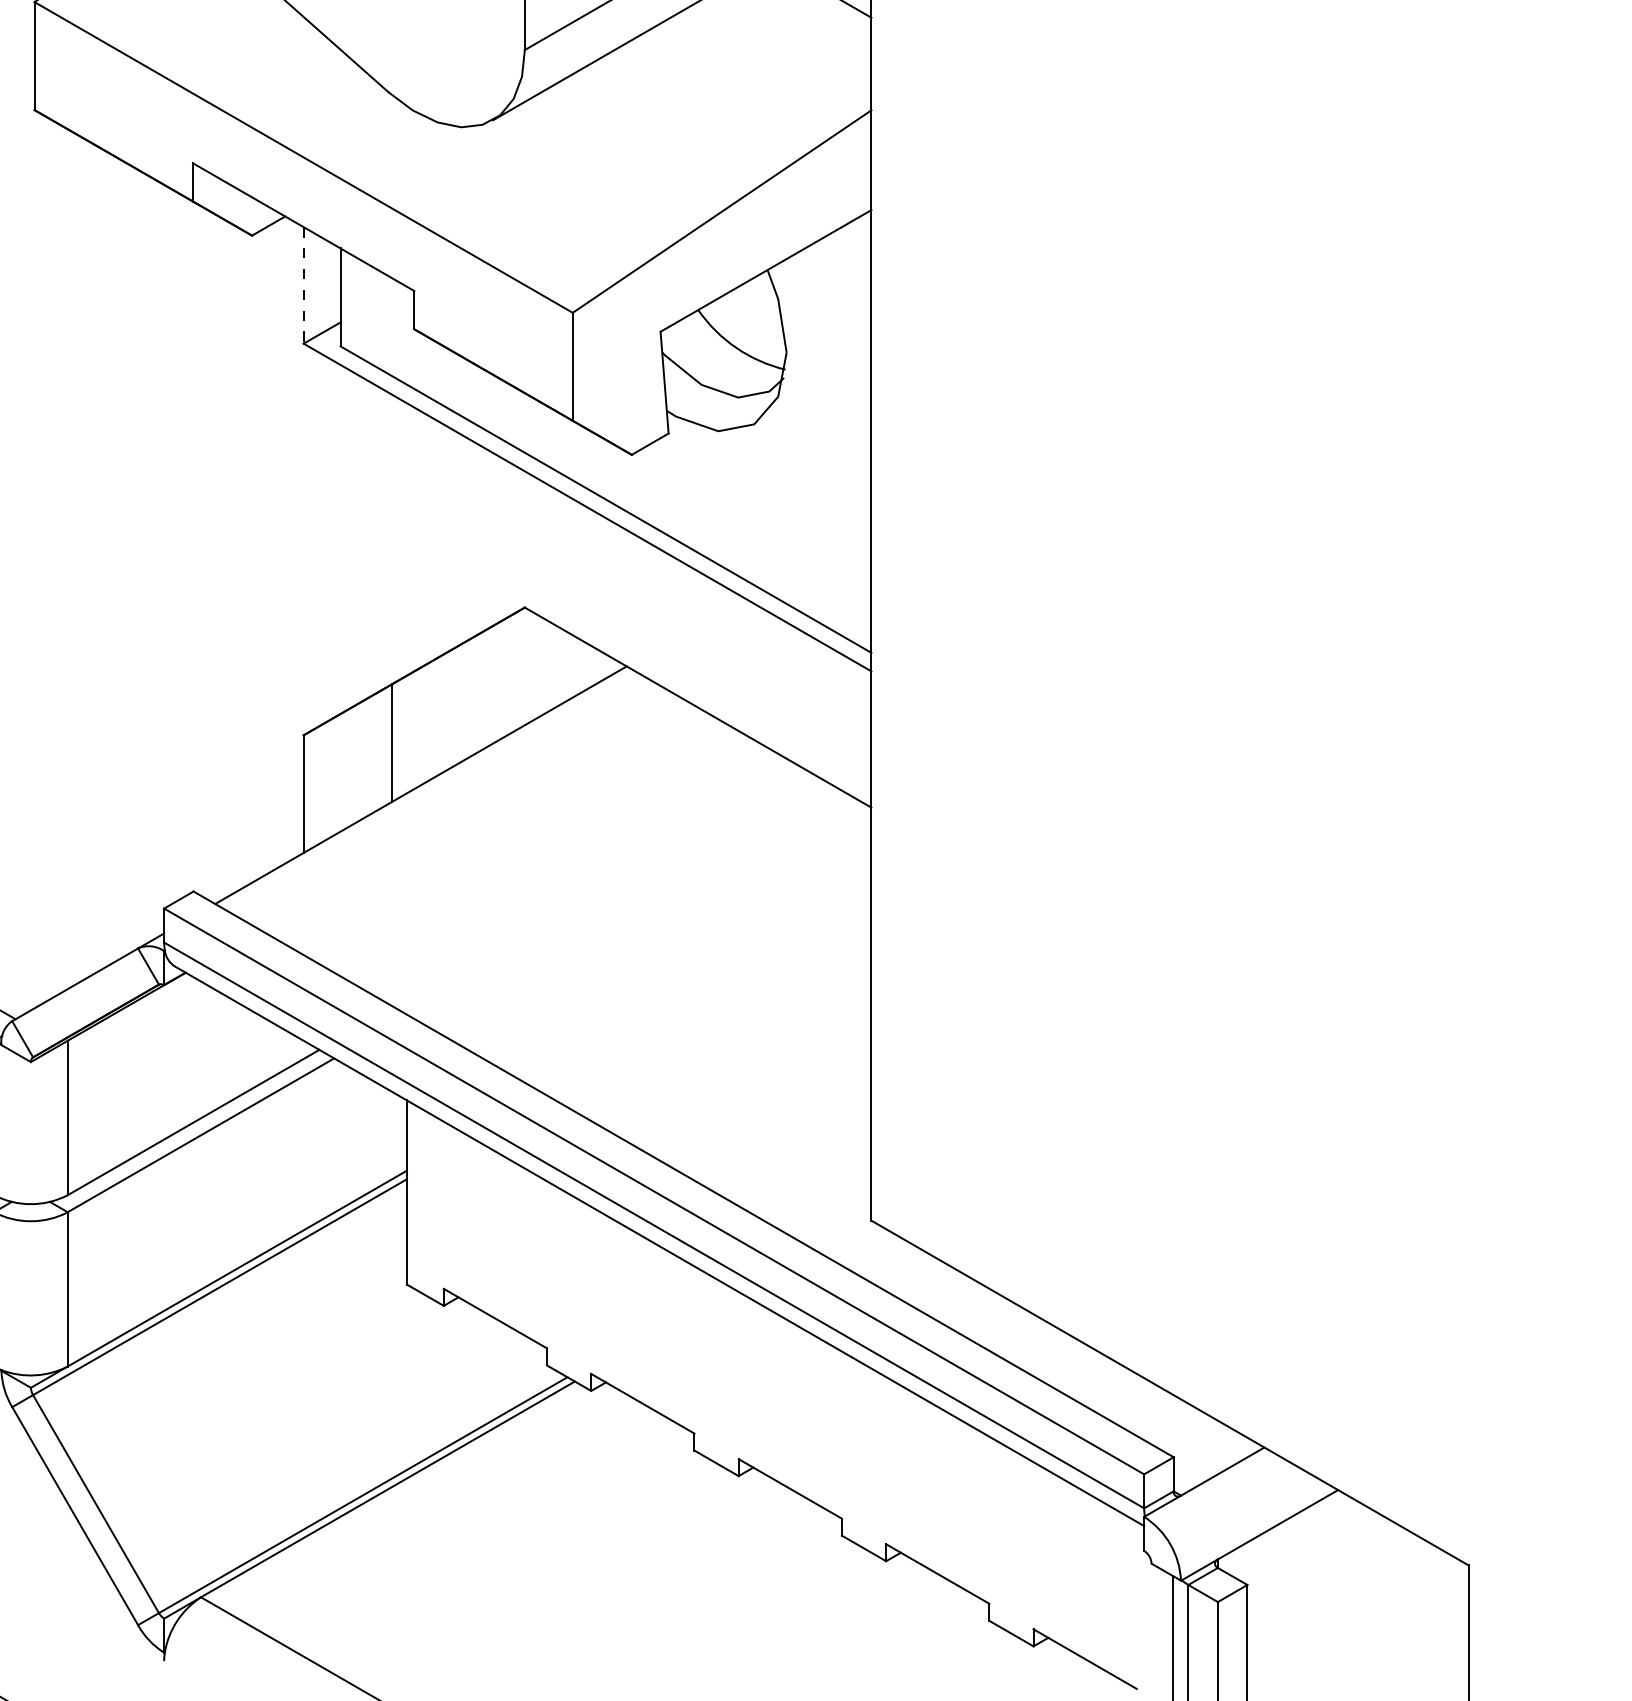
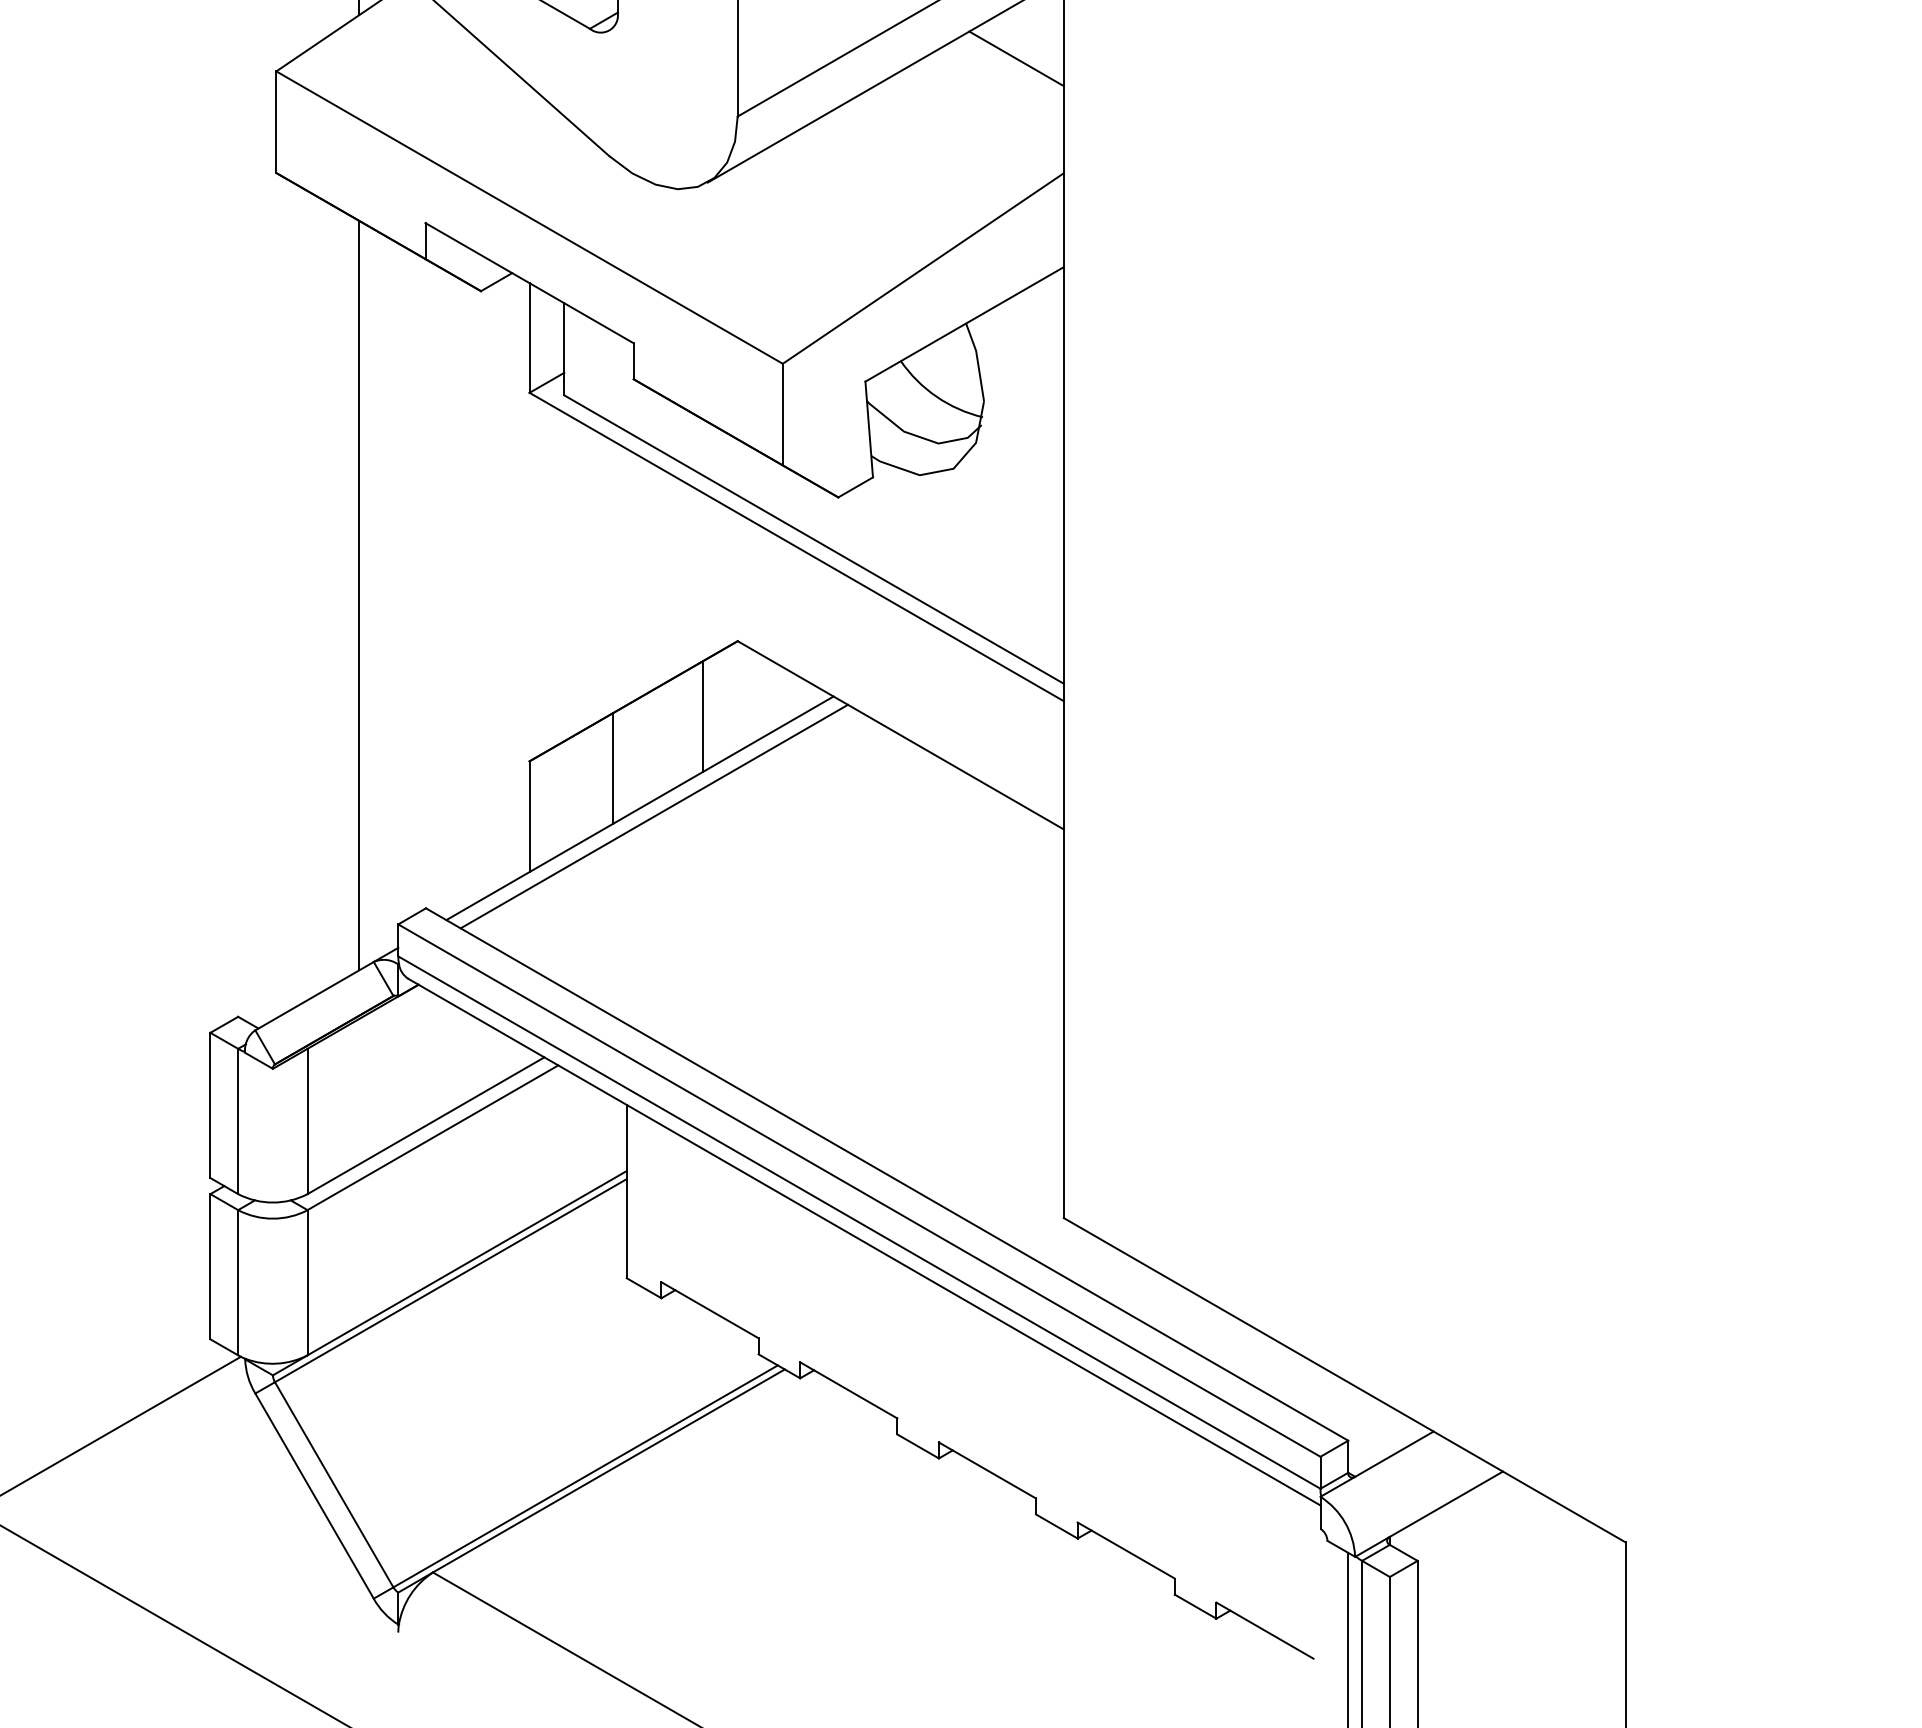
line: (303, 284) -> (529, 337), dashed -> solid
line: (122, 559) -> (359, 595), added
line: (488, 687) -> (703, 716), added
line: (435, 793) -> (653, 816), added

